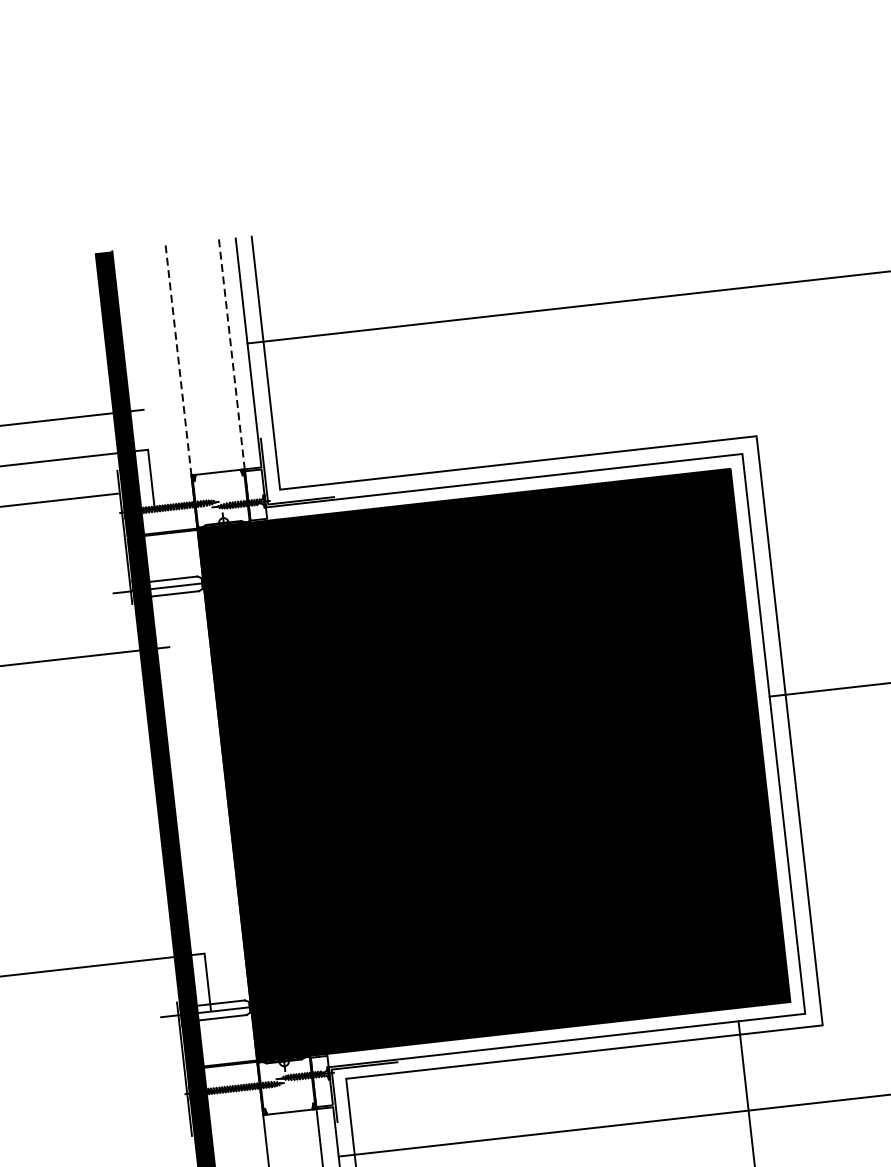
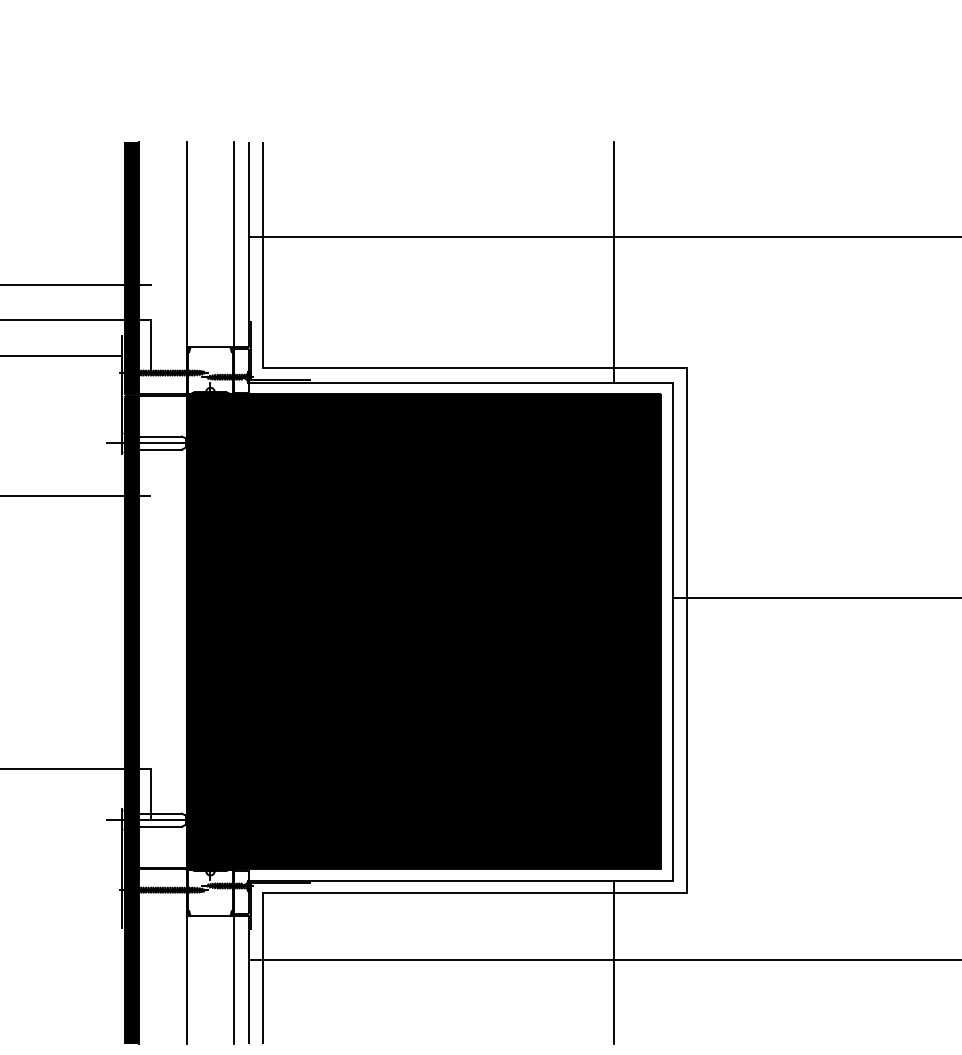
line: (660, 326) -> (613, 262), added
line: (232, 355) -> (234, 245), dashed -> solid
line: (178, 361) -> (186, 245), dashed -> solid

